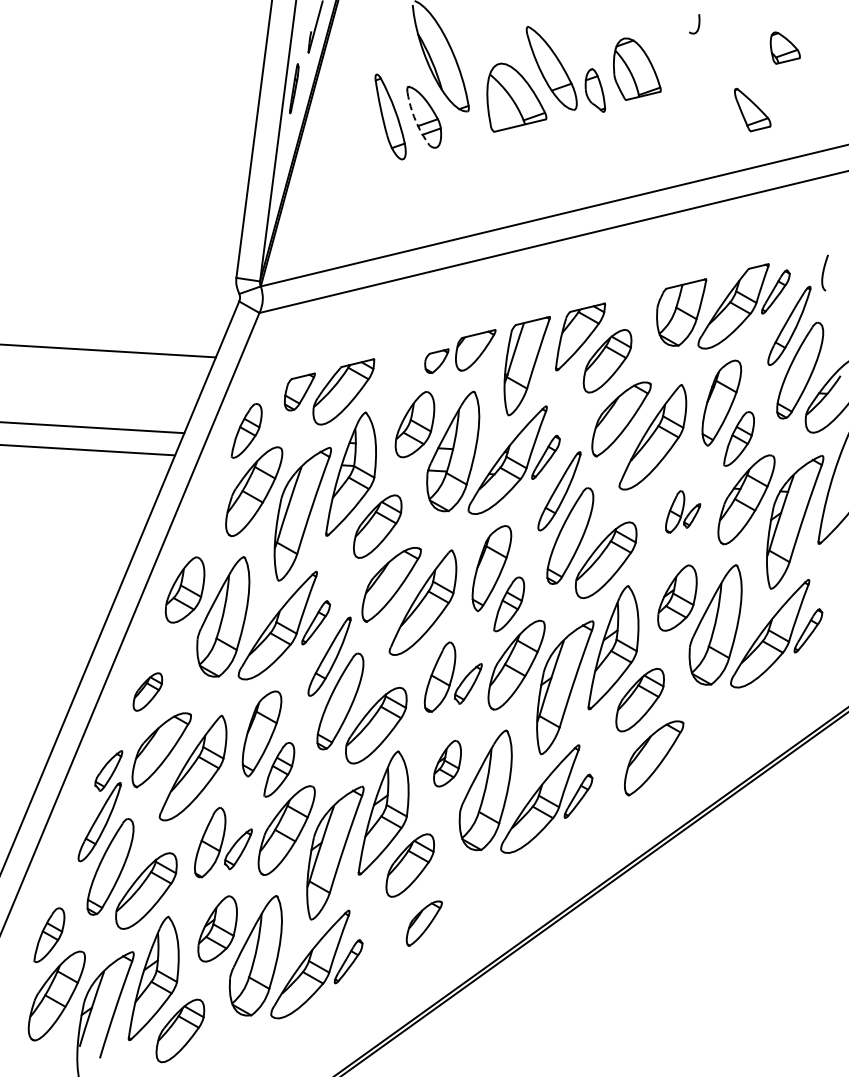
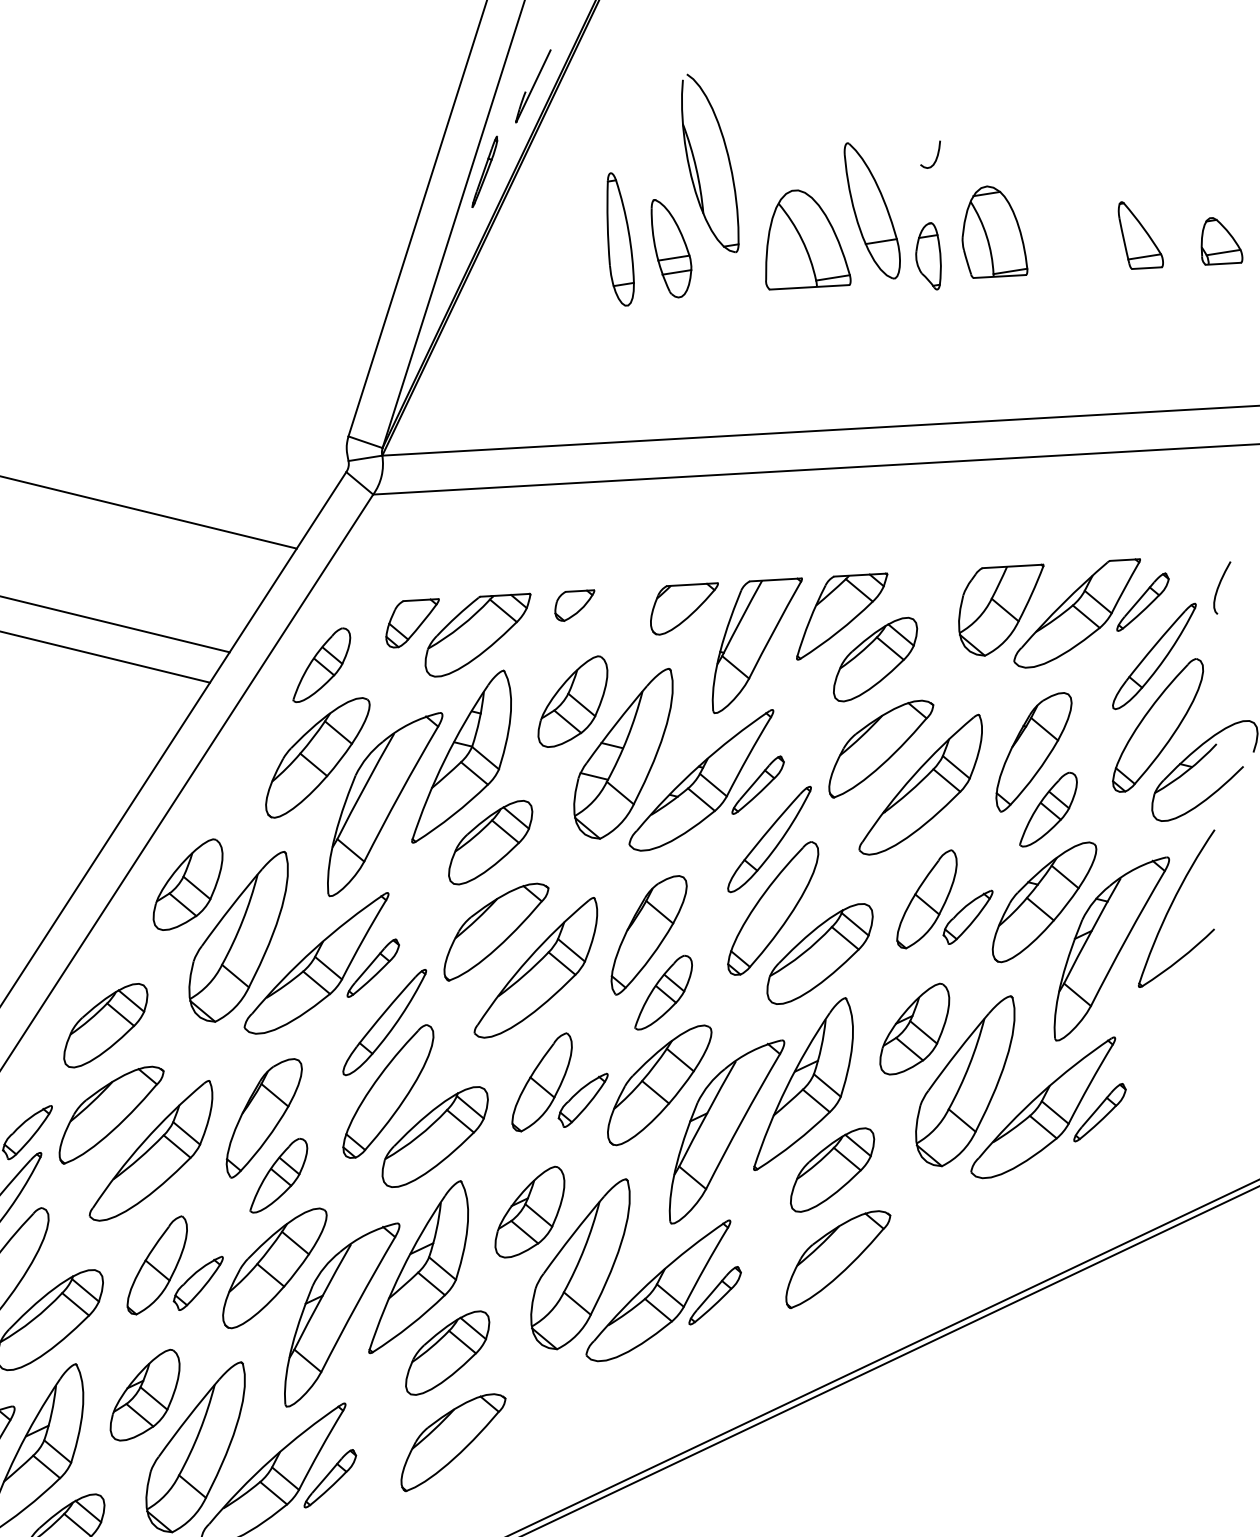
curve: (698, 24) -> (936, 155), moved
part: (752, 109) -> (1140, 237), moved
arc: (415, 120) -> (655, 251), dashed -> solid
part: (436, 360) -> (573, 603), moved
part: (682, 511) -> (946, 902), size x1.67
part: (147, 691) -> (105, 1024), size x1.67
part: (447, 763) -> (530, 1212), size x1.43
part: (424, 923) -> (453, 1442), size x1.67

